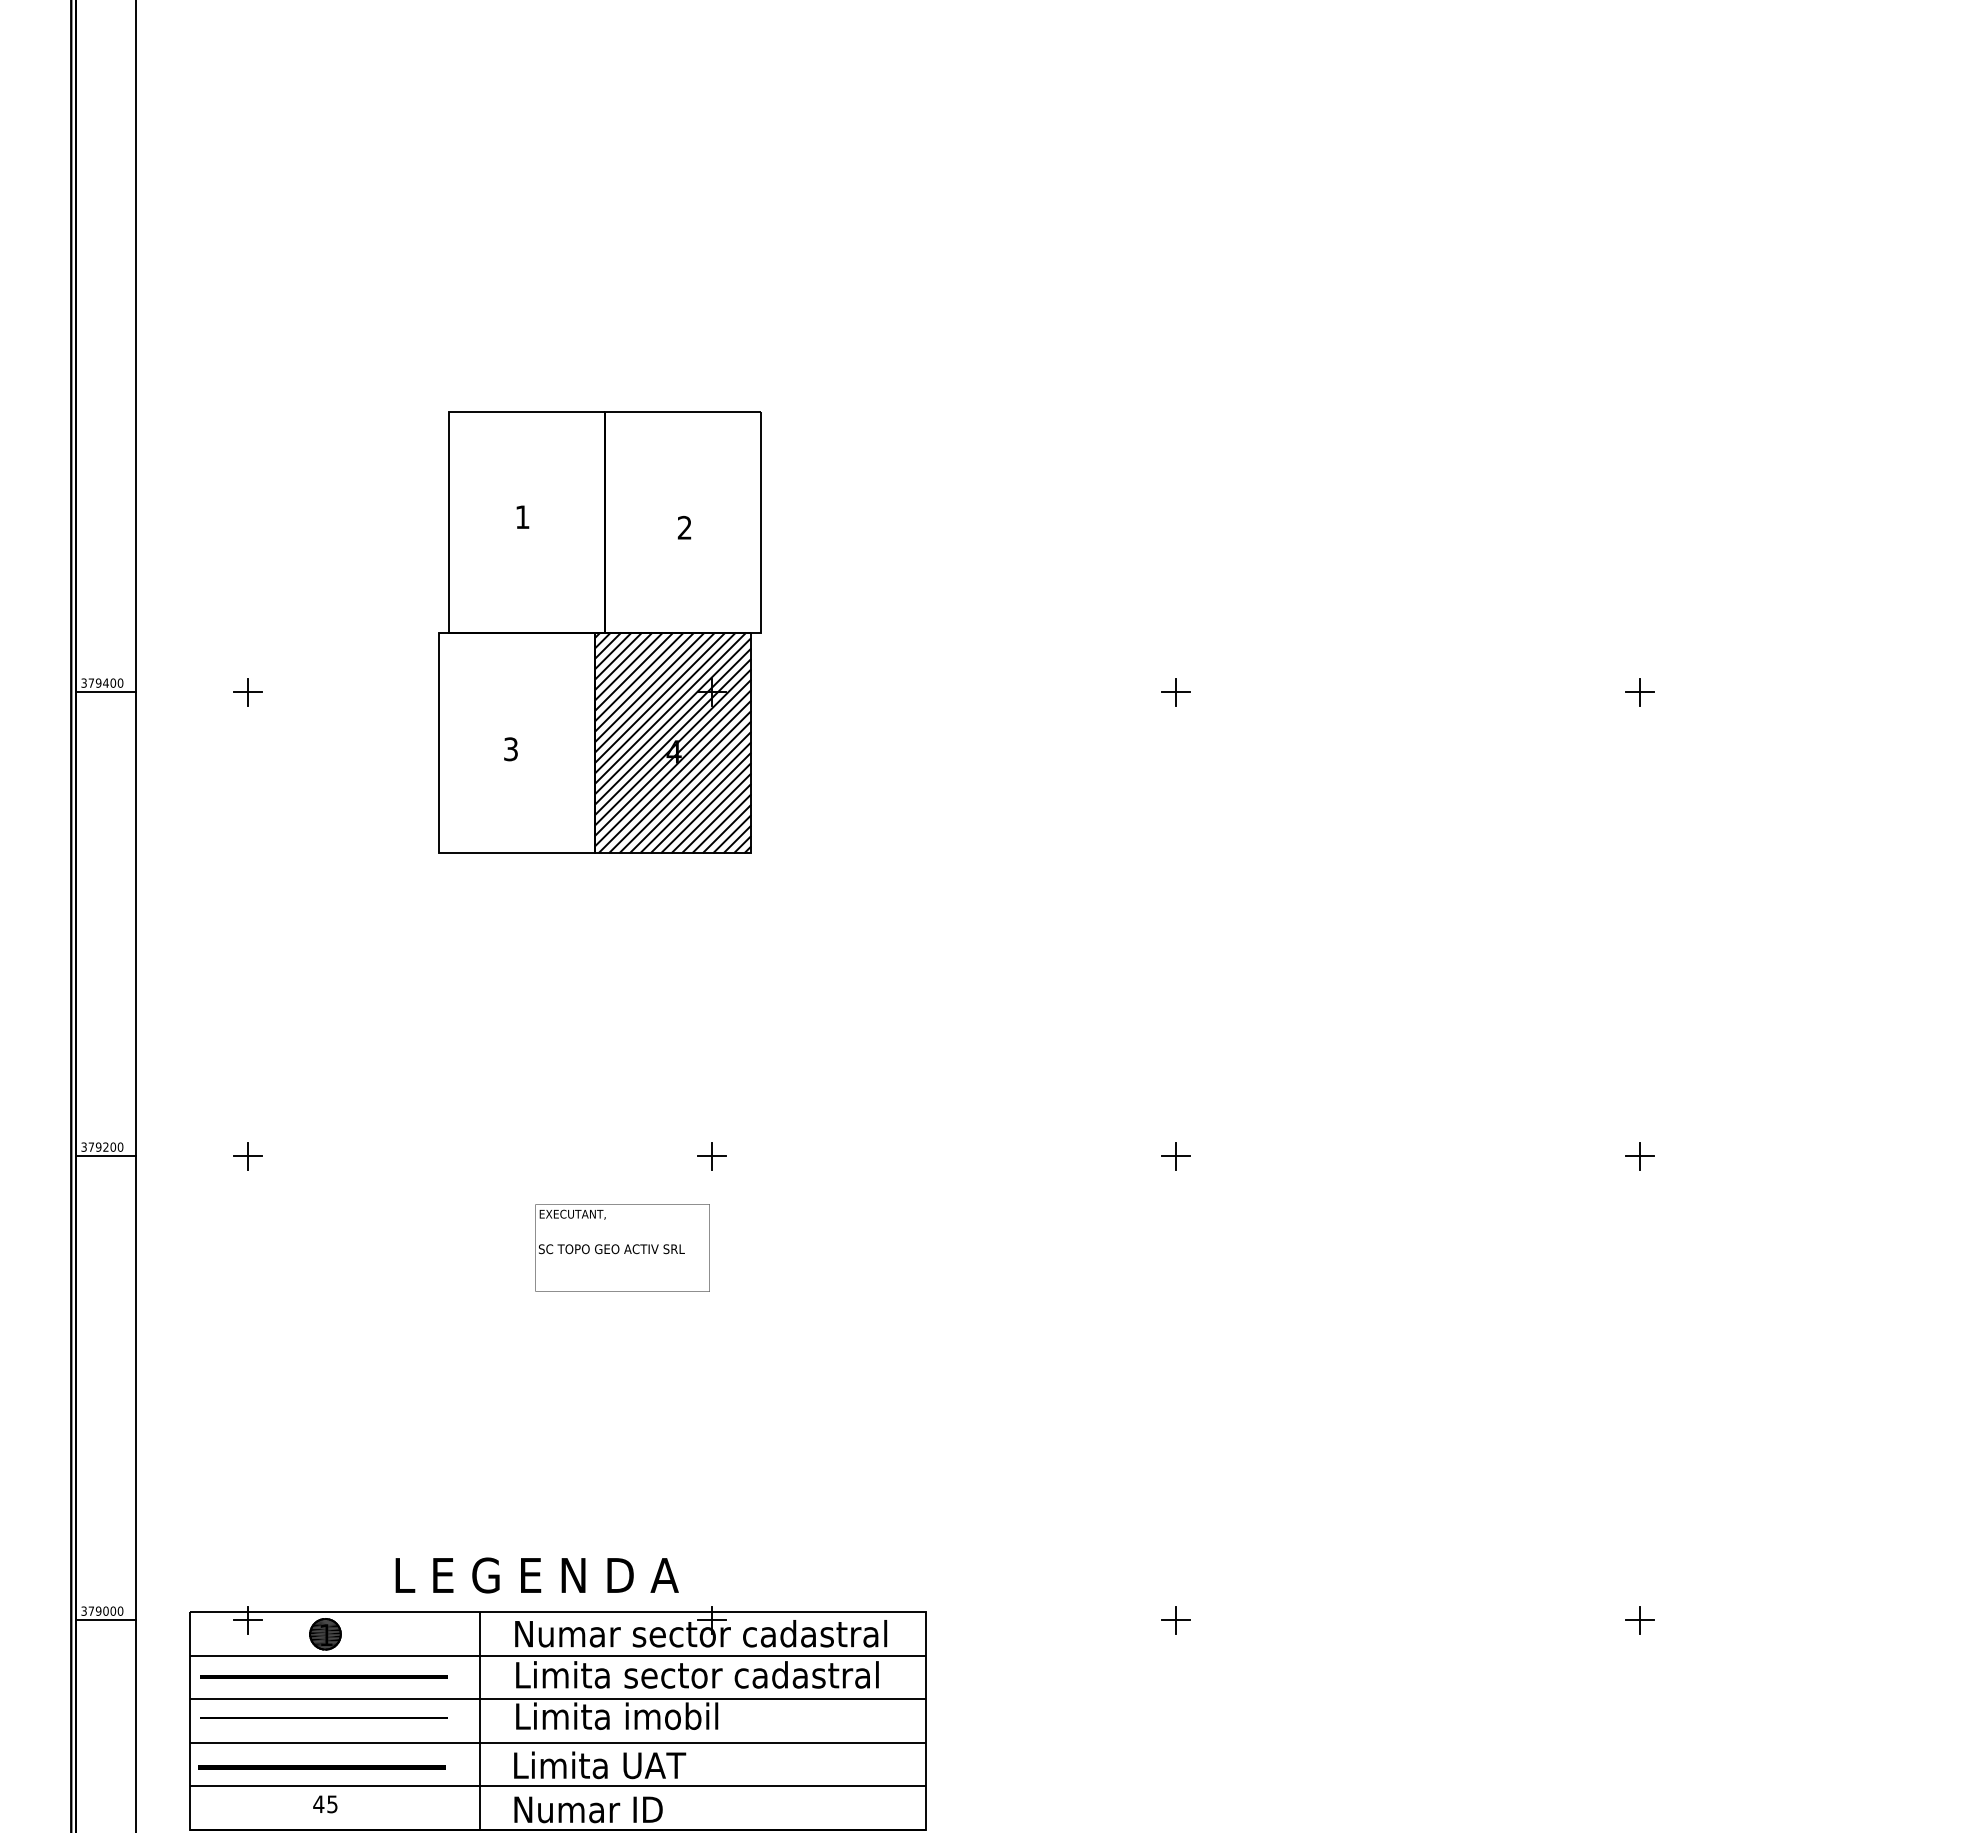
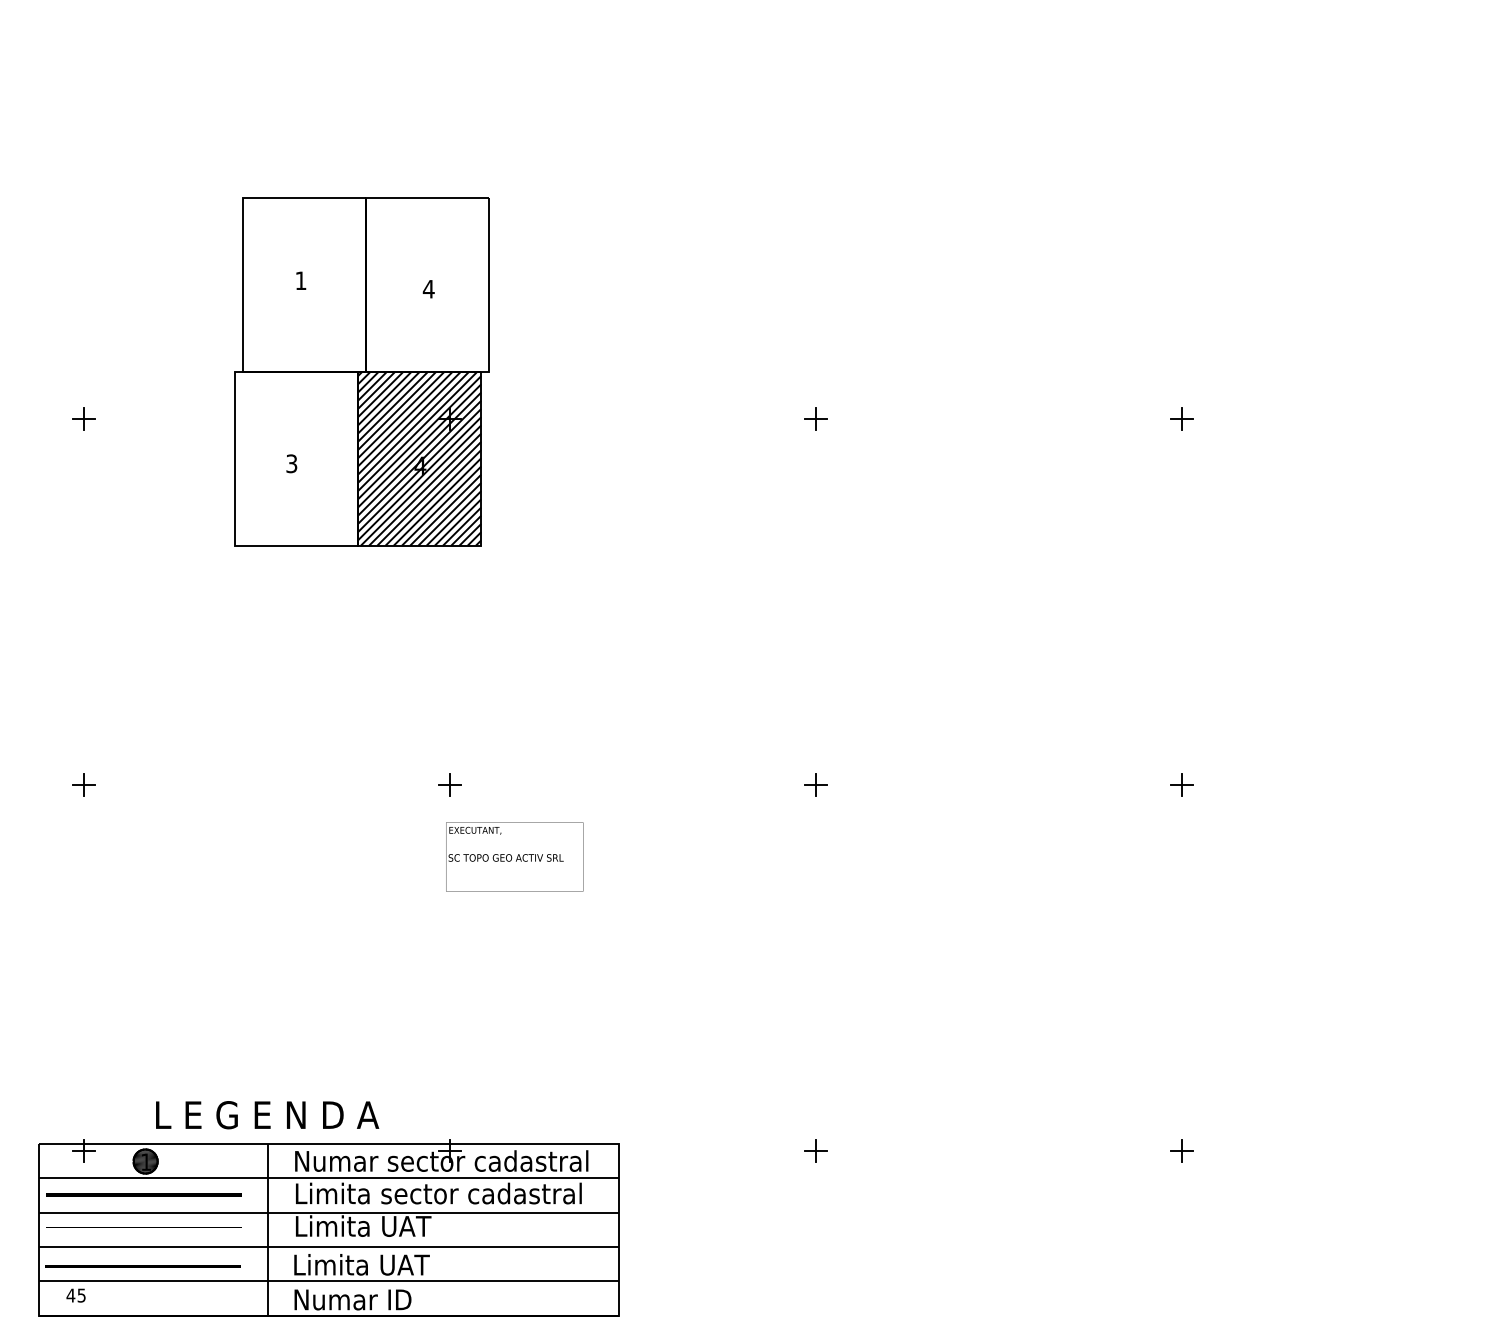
text: (684, 527) -> (428, 288), 2 -> 4
text: (622, 1247) -> (514, 856), moved
text: (536, 1575) -> (266, 1115), moved
text: (671, 1716) -> (418, 1226), Limita imobil -> Limita UAT
text: (325, 1804) -> (76, 1295), moved

